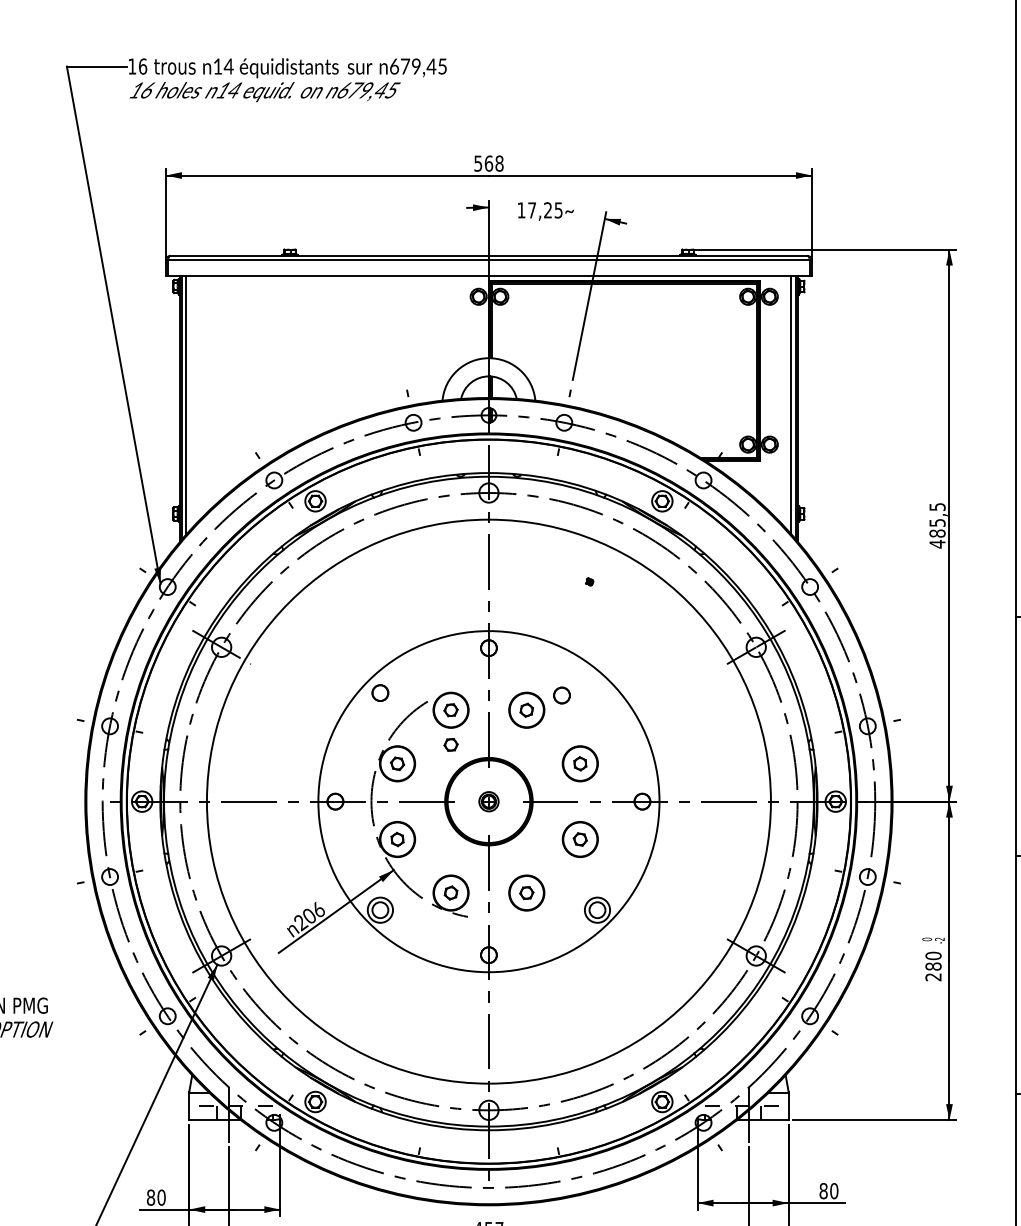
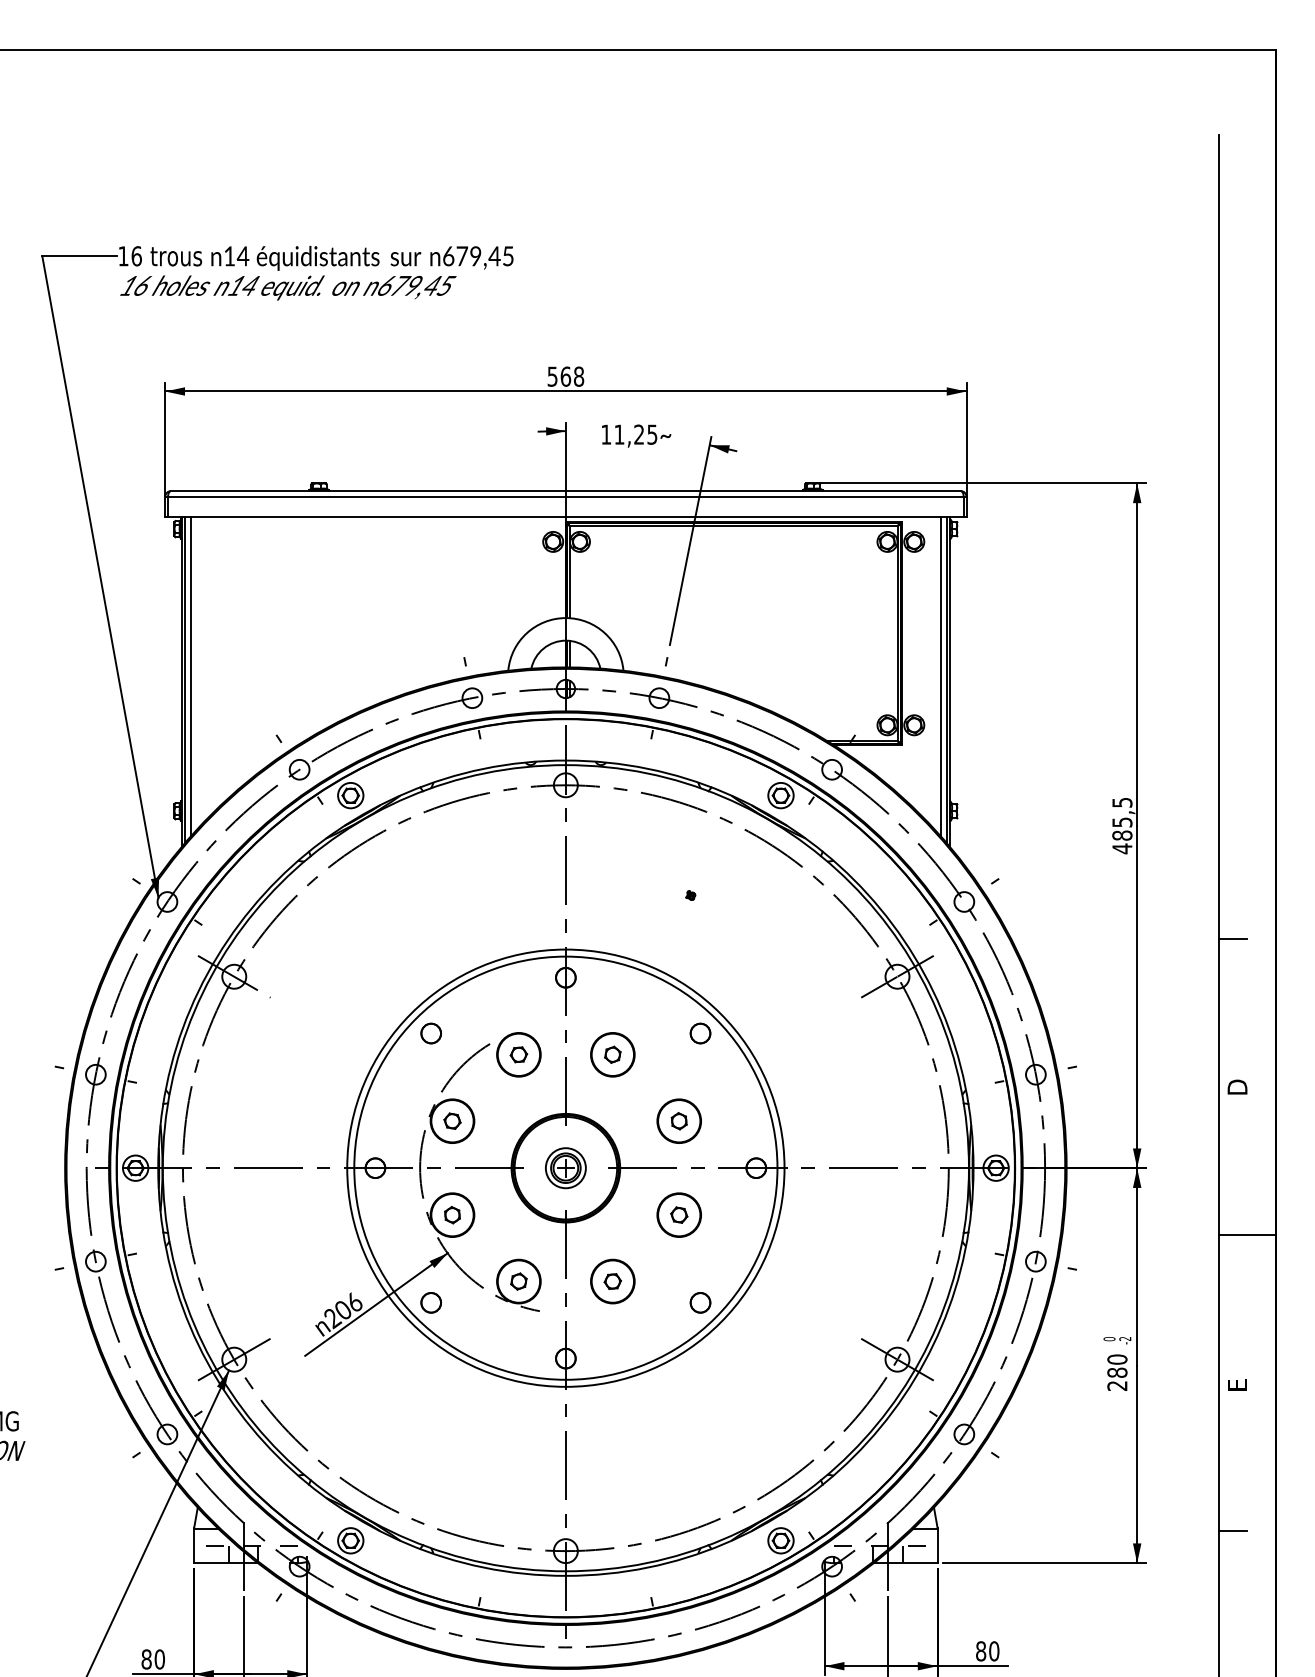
text: (532, 210) -> (619, 434), 17,25 -> 11,25
part: (561, 695) -> (700, 1033), moved
part: (450, 744) -> (518, 1097), removed
circle: (488, 801) -> (565, 1167), size x0.62
part: (488, 801) -> (565, 1168), size x1.67
circle: (380, 909) -> (431, 1302), size x0.62
circle: (597, 909) -> (700, 1302), size x0.62

